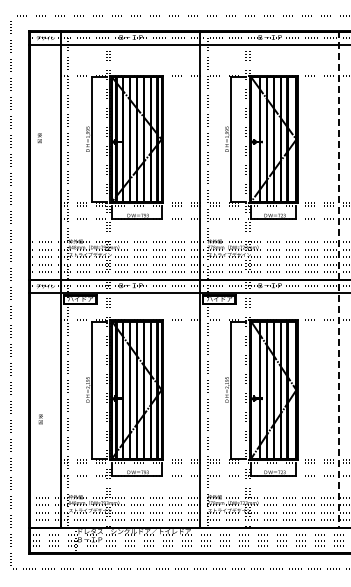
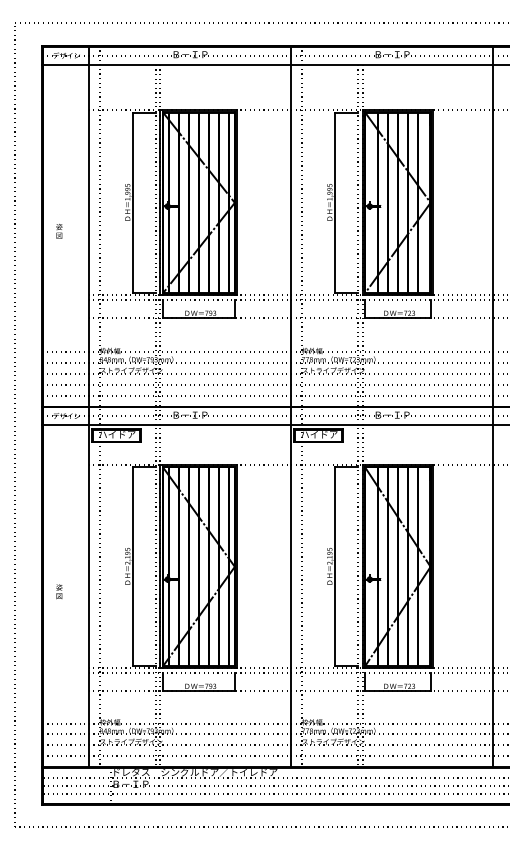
text: (39, 138) -> (58, 231), moved
line: (339, 280) -> (493, 407), dashed -> solid
text: (40, 419) -> (58, 592), moved

